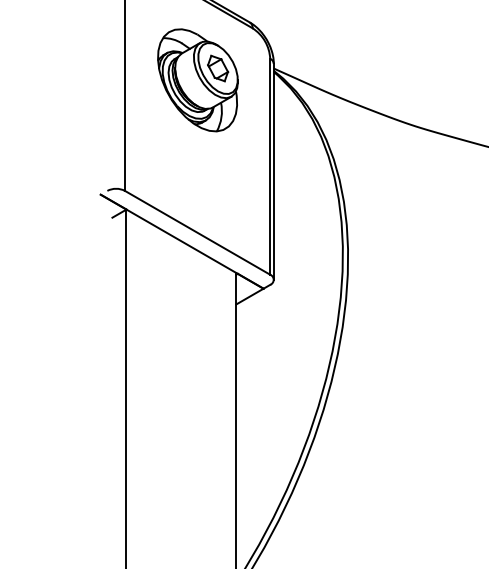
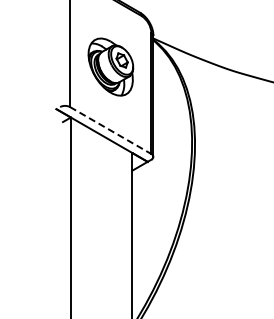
part: (197, 79) -> (110, 66), moved
line: (197, 232) -> (110, 130), solid -> dashed

